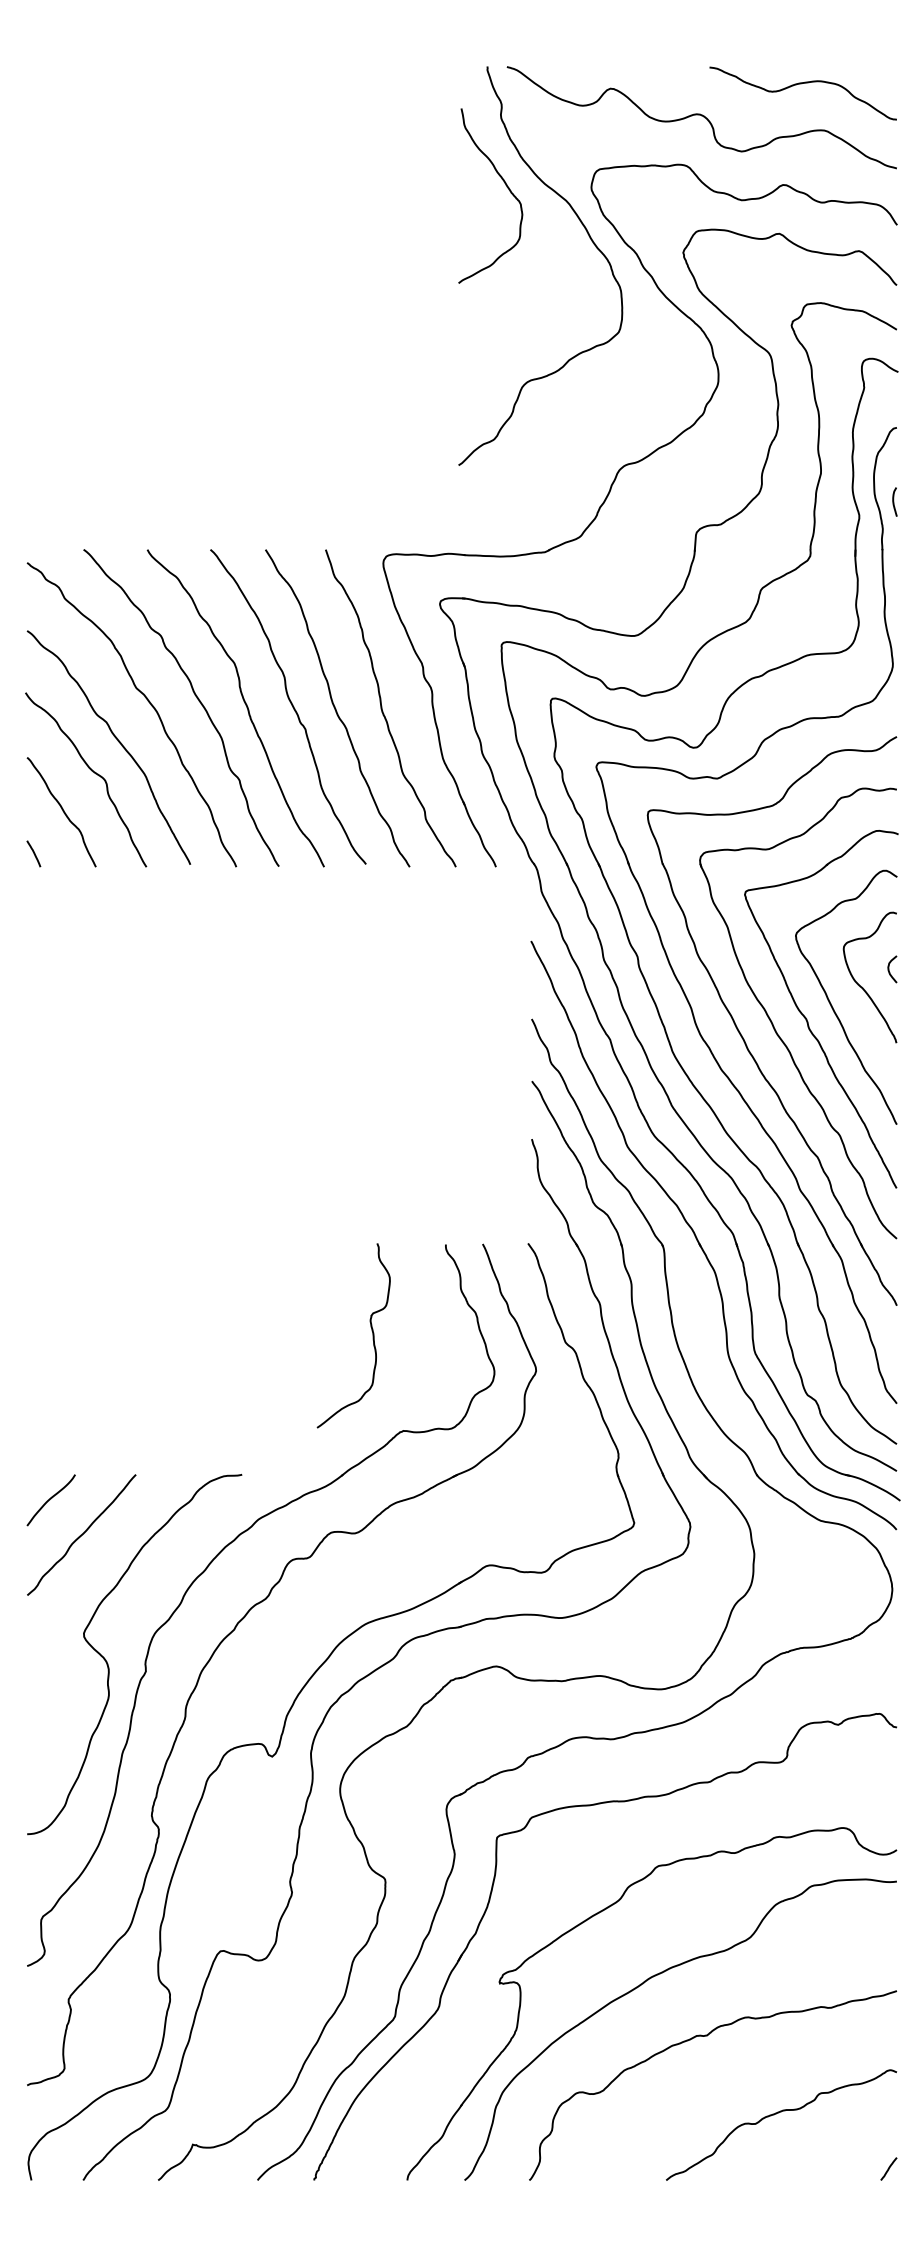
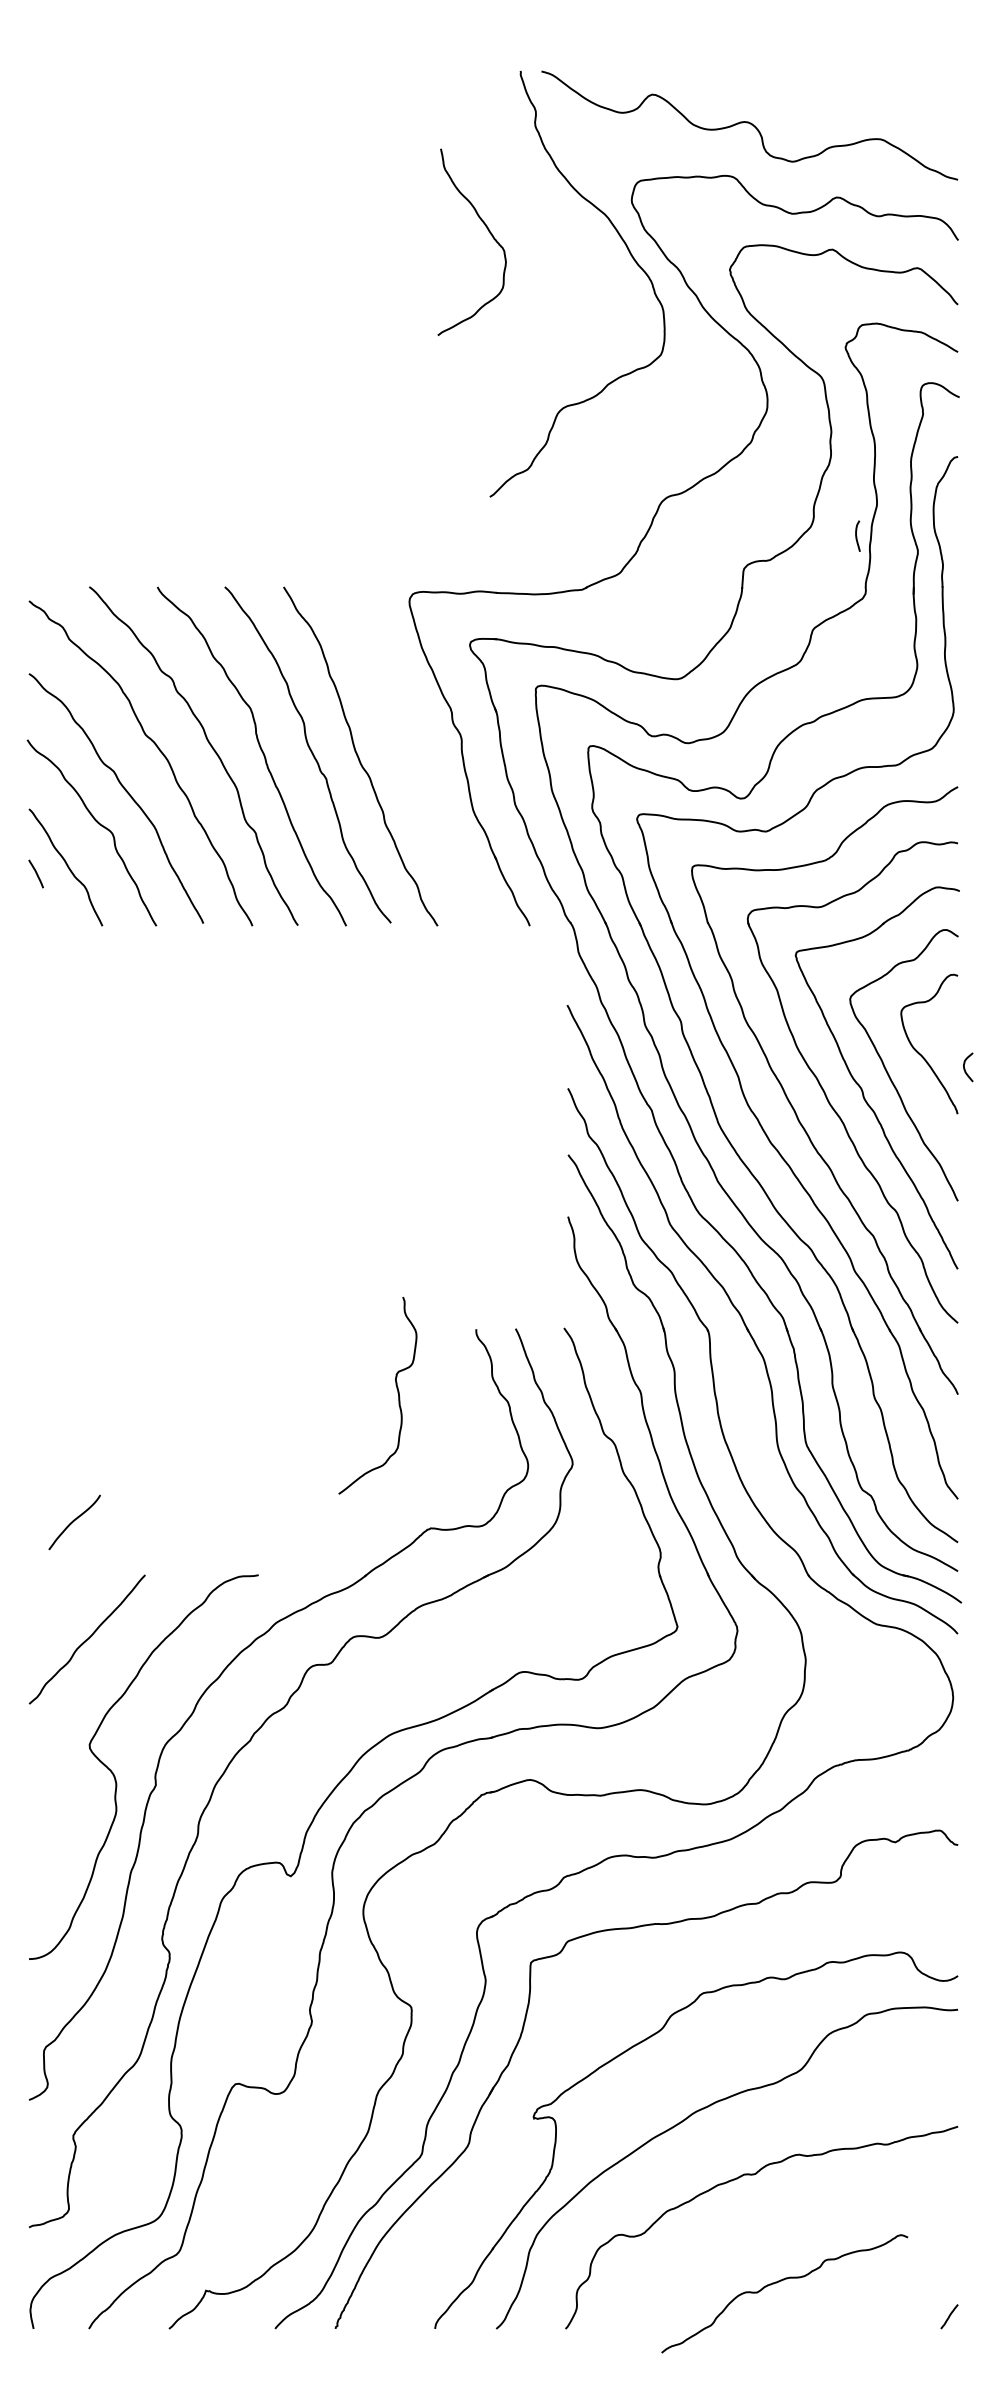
curve: (799, 84) -> (853, 90), removed
curve: (506, 187) -> (489, 233), moved
curve: (893, 501) -> (856, 535), moved
curve: (383, 711) -> (409, 759), removed
line: (33, 853) -> (35, 873), moved
curve: (889, 970) -> (965, 1068), moved
curve: (372, 1333) -> (397, 1393), moved
curve: (51, 1499) -> (74, 1521), moved
curve: (776, 2114) -> (779, 2282), moved

